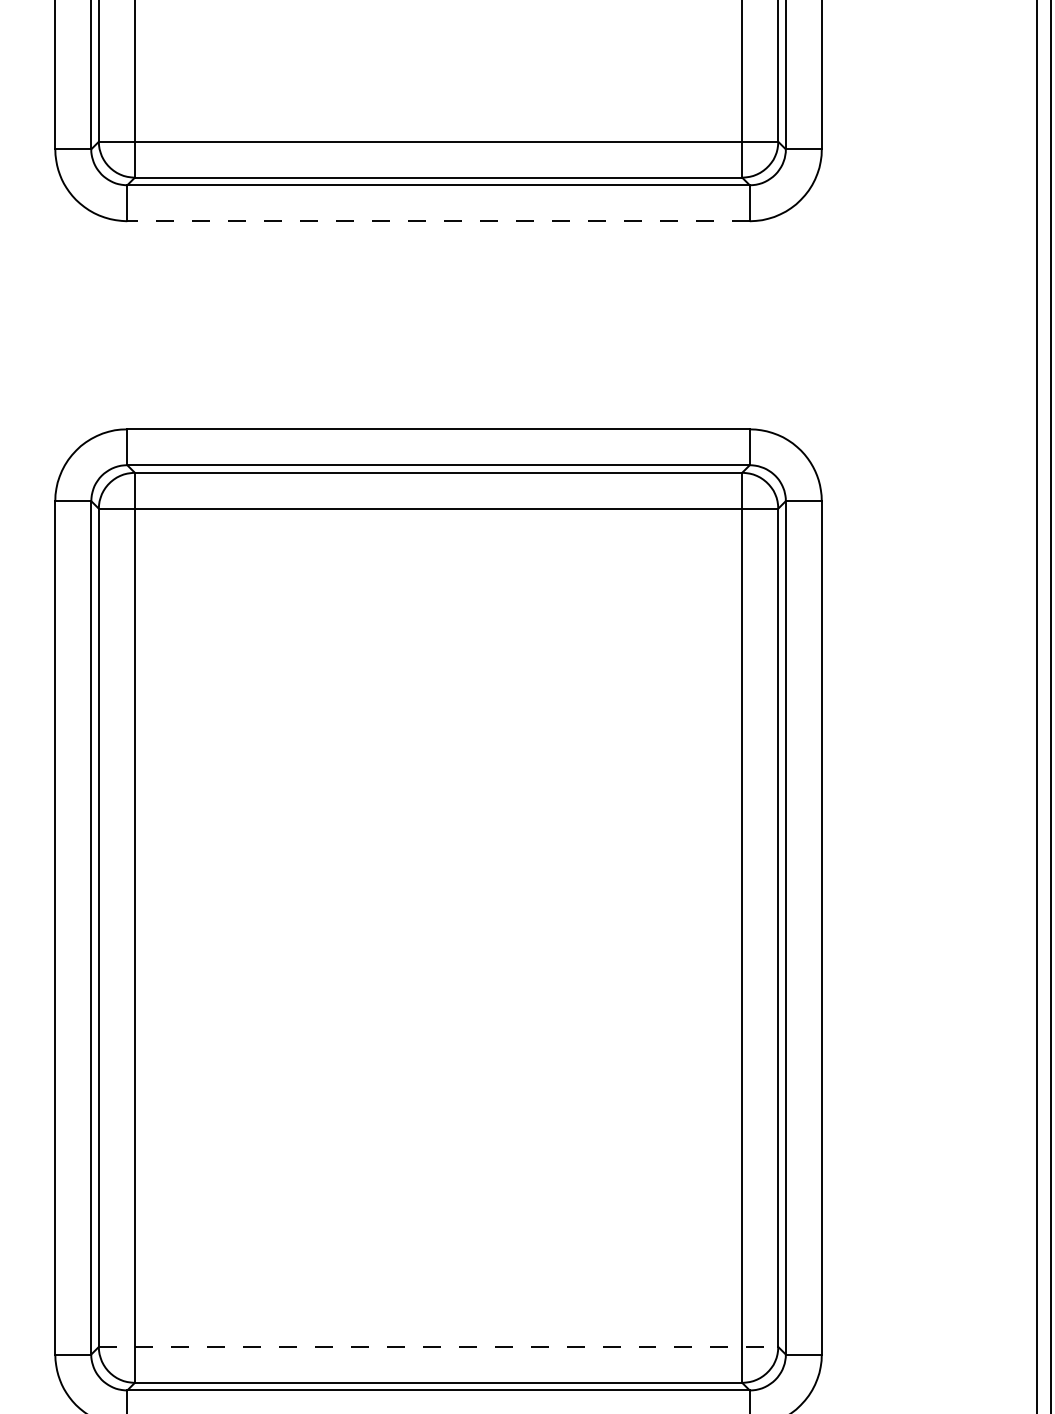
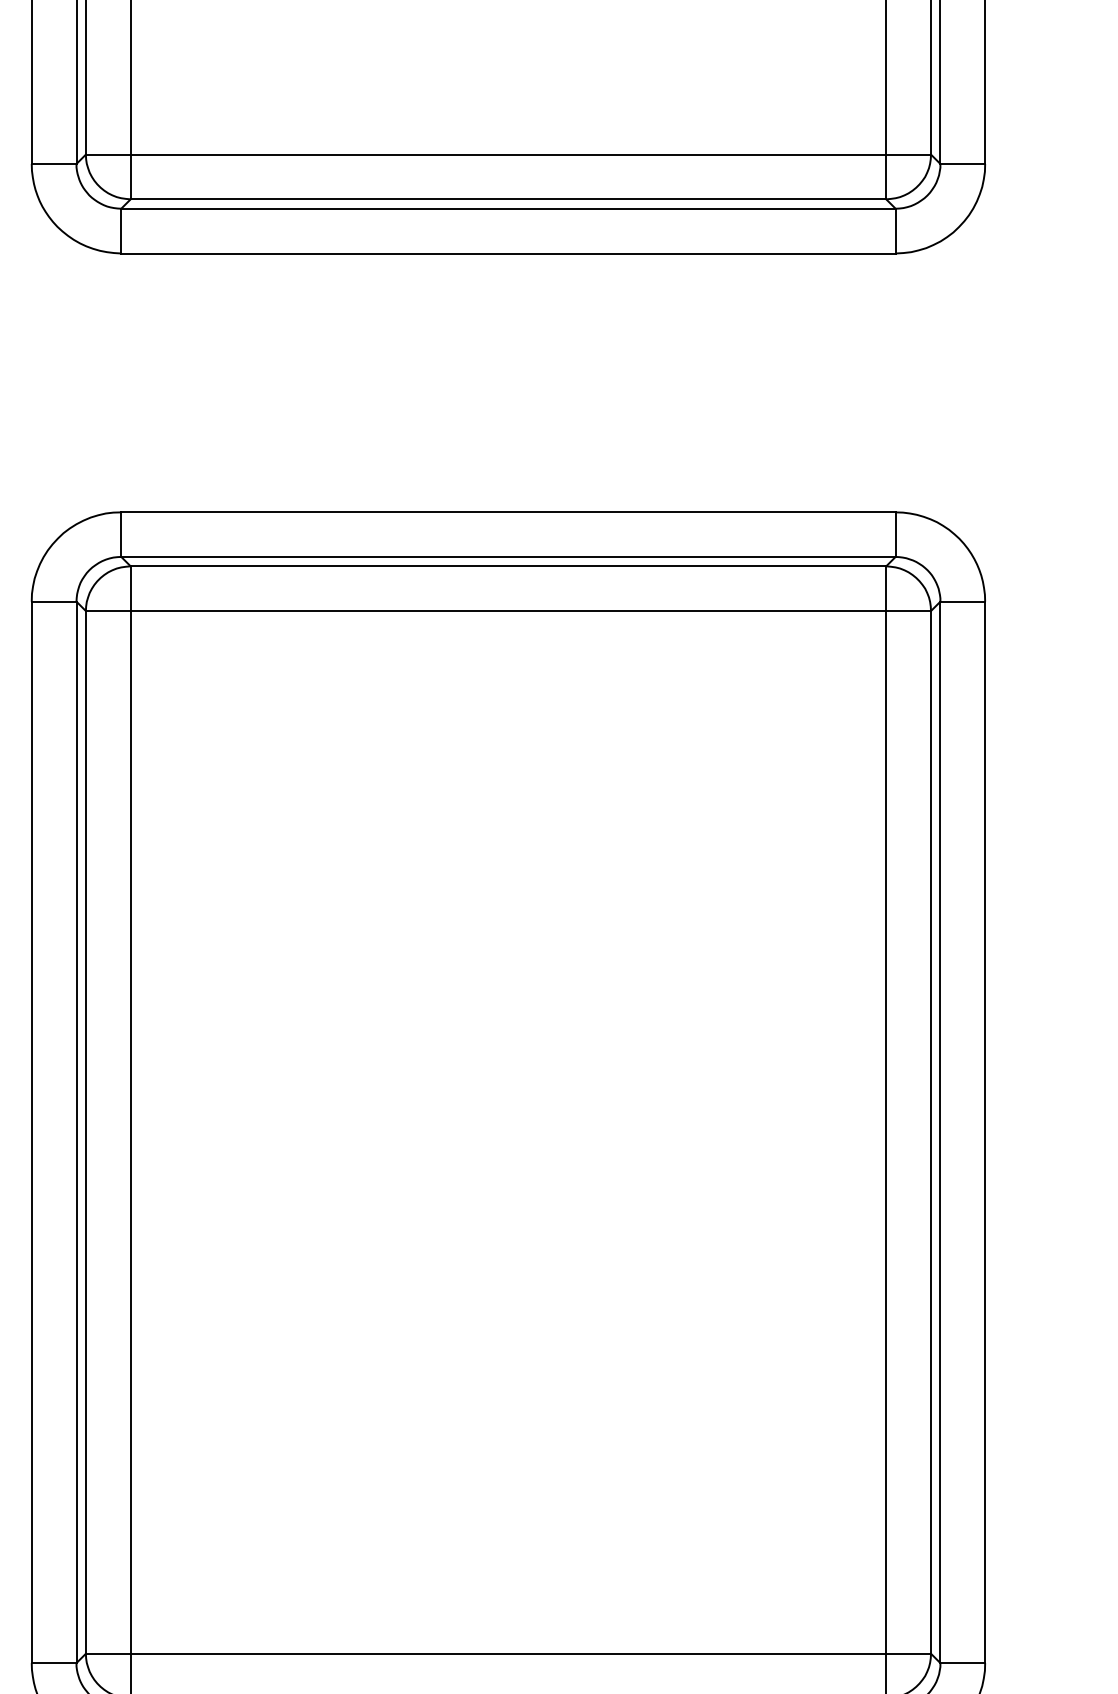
line: (438, 221) -> (508, 253), dashed -> solid
line: (438, 1346) -> (508, 1653), dashed -> solid

